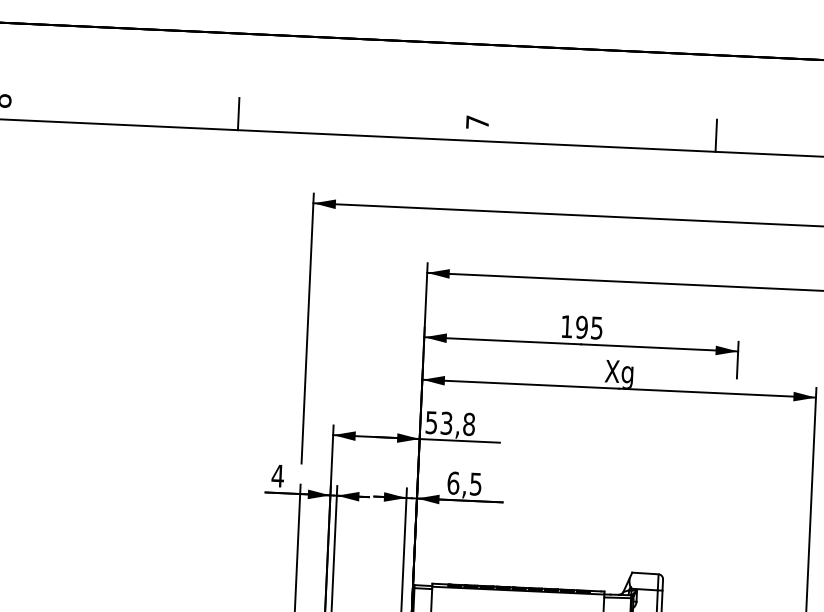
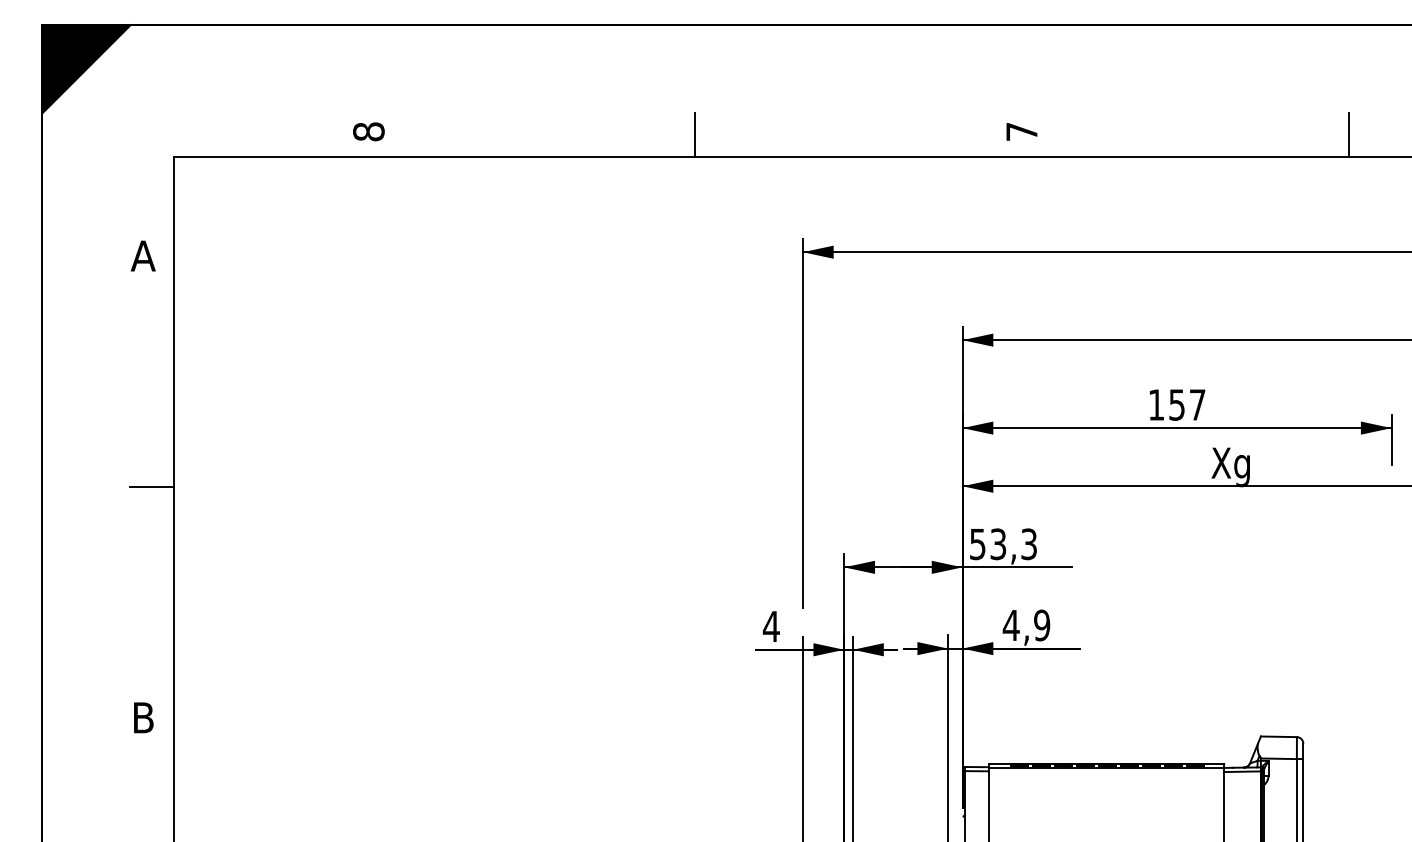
text: (589, 327) -> (1187, 404), 195 -> 157
text: (469, 424) -> (1029, 544), 53,8 -> 53,3
text: (464, 483) -> (1026, 625), 6,5 -> 4,9

